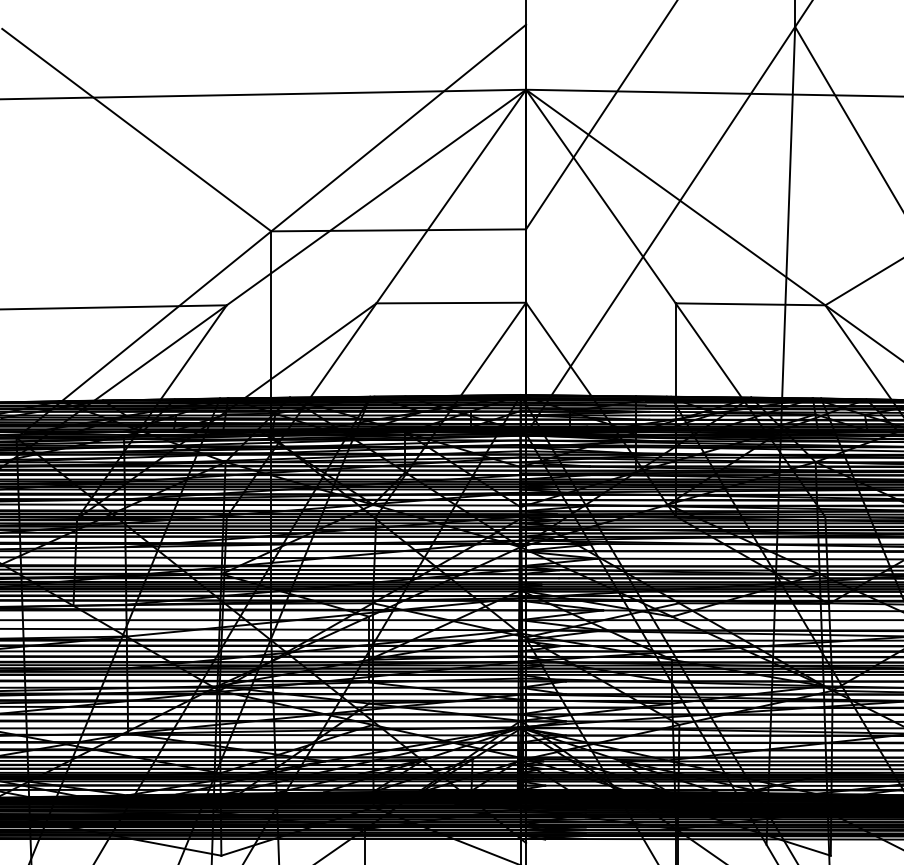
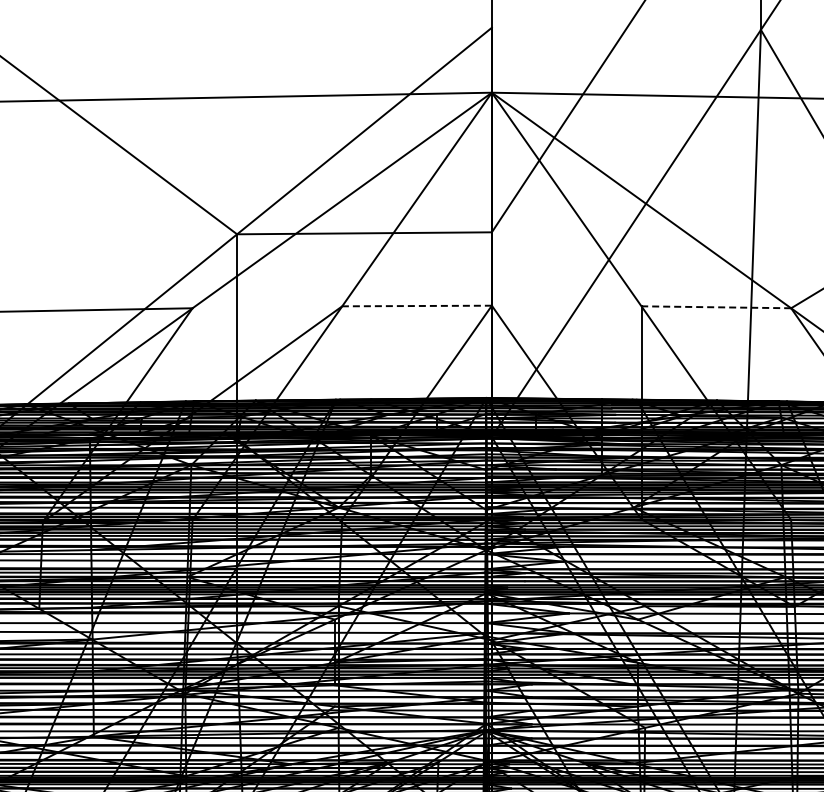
line: (451, 303) -> (417, 306), solid -> dashed
line: (750, 304) -> (716, 307), solid -> dashed

